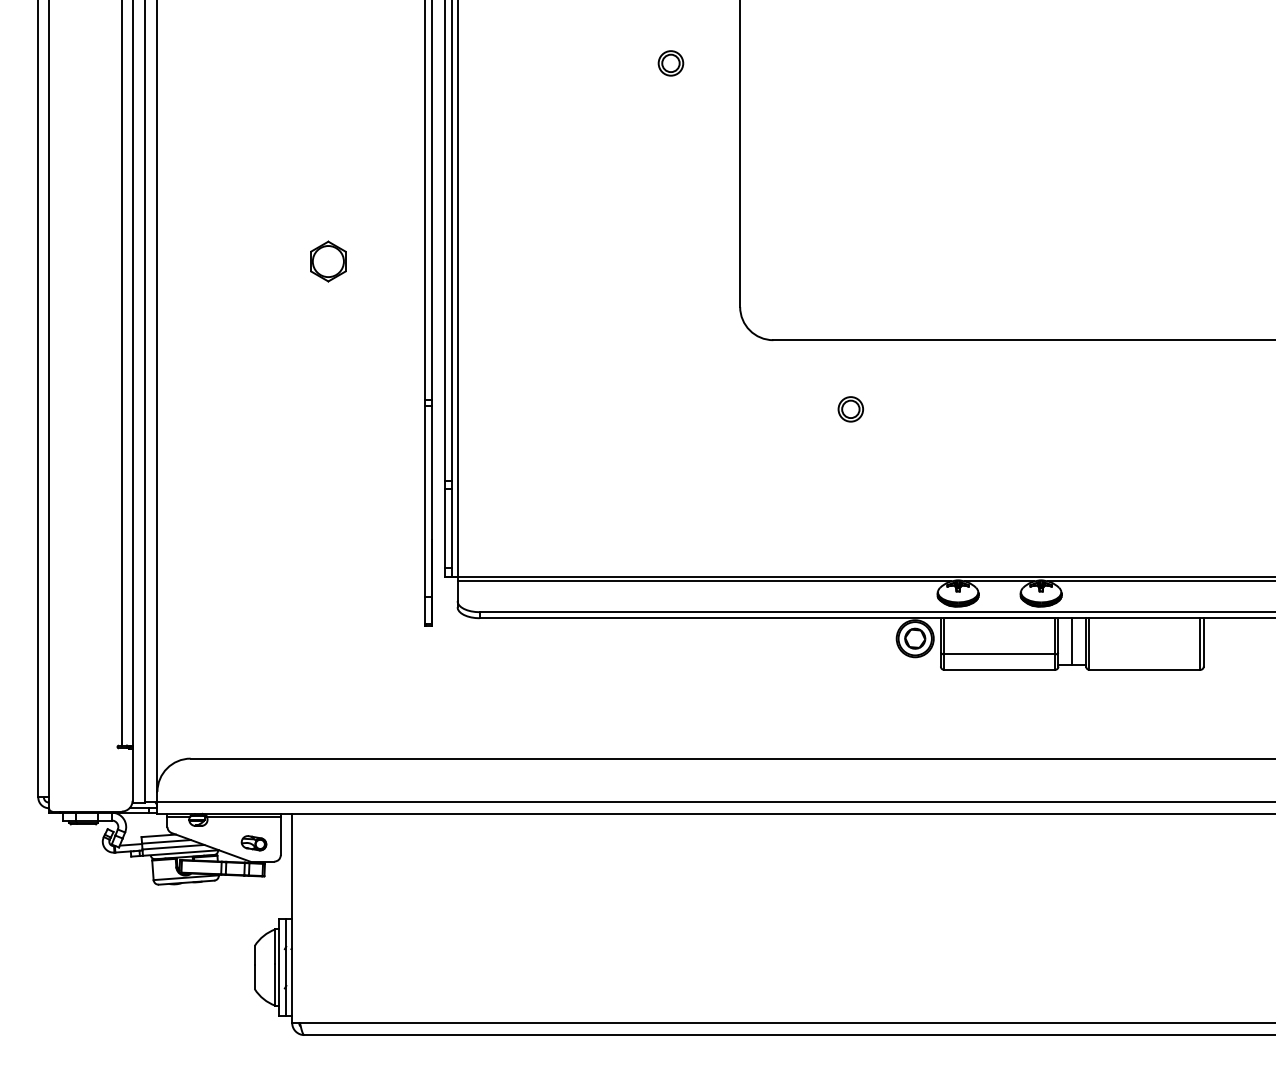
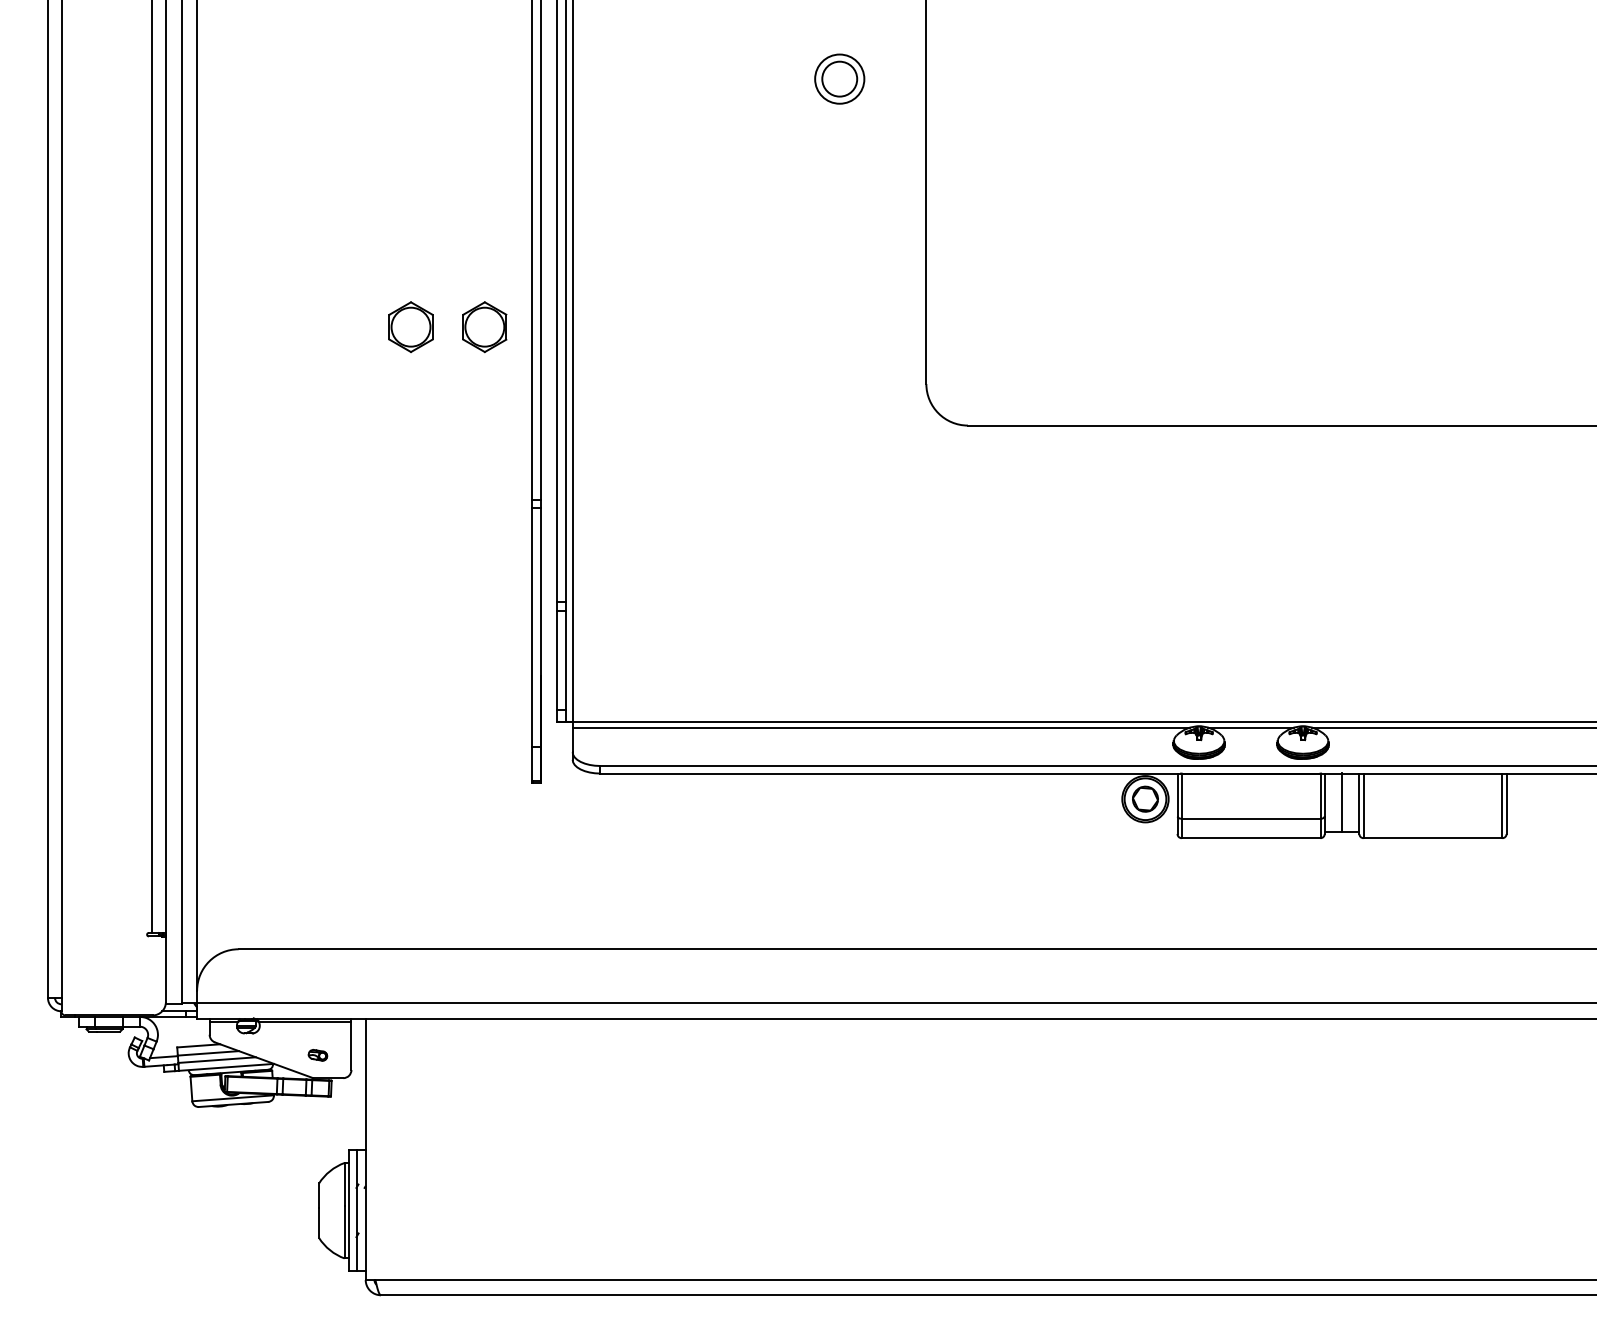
part: (670, 63) -> (839, 79), size x1.6
part: (387, 261) -> (484, 327), added
part: (850, 409) -> (1064, 512), removed
part: (253, 843) -> (317, 1055), size x0.6

